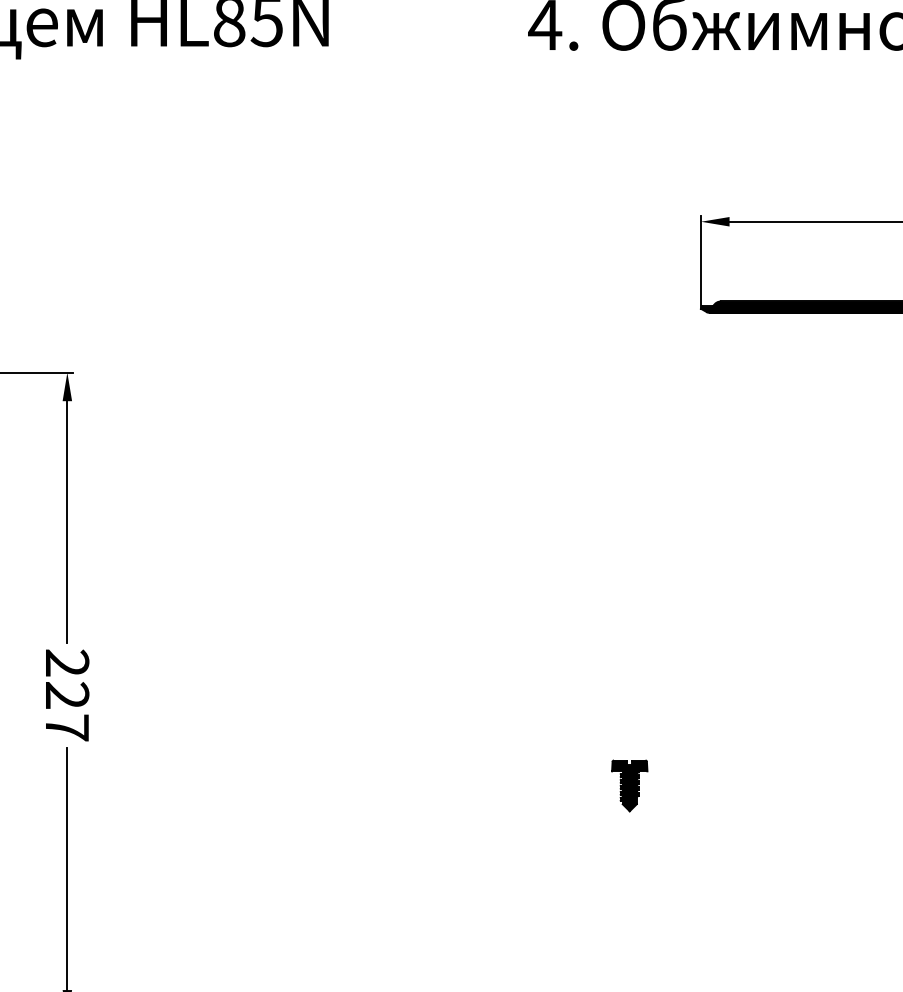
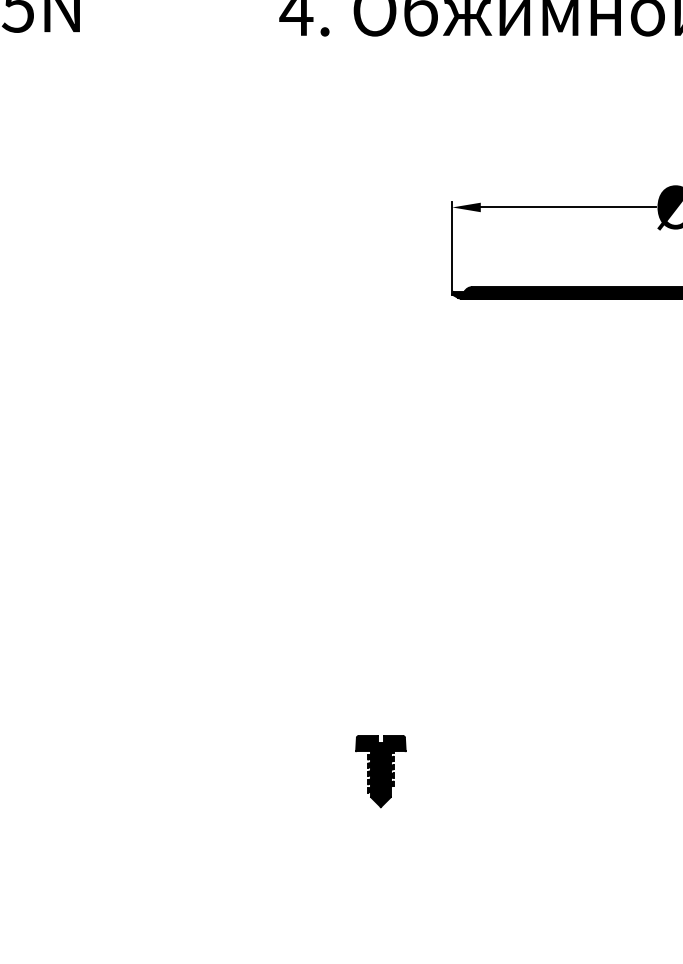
part: (629, 785) -> (380, 771), size x1.4

